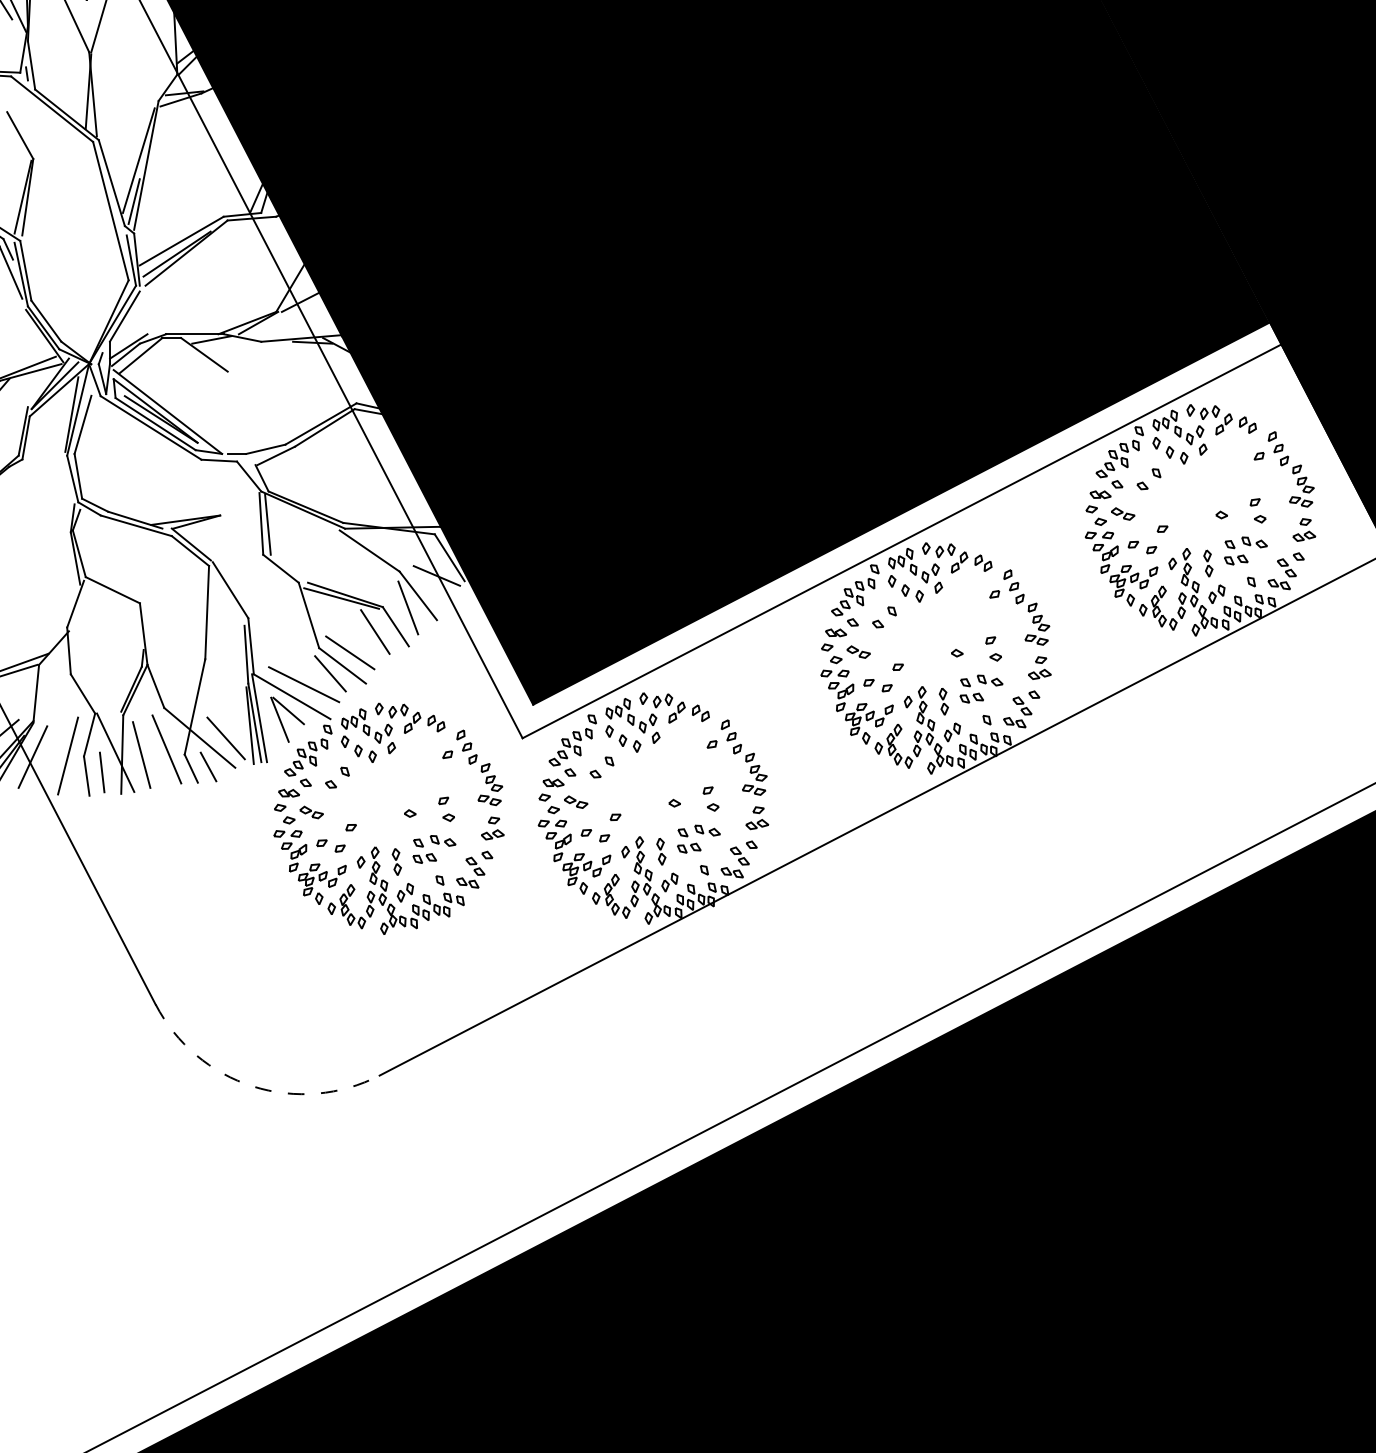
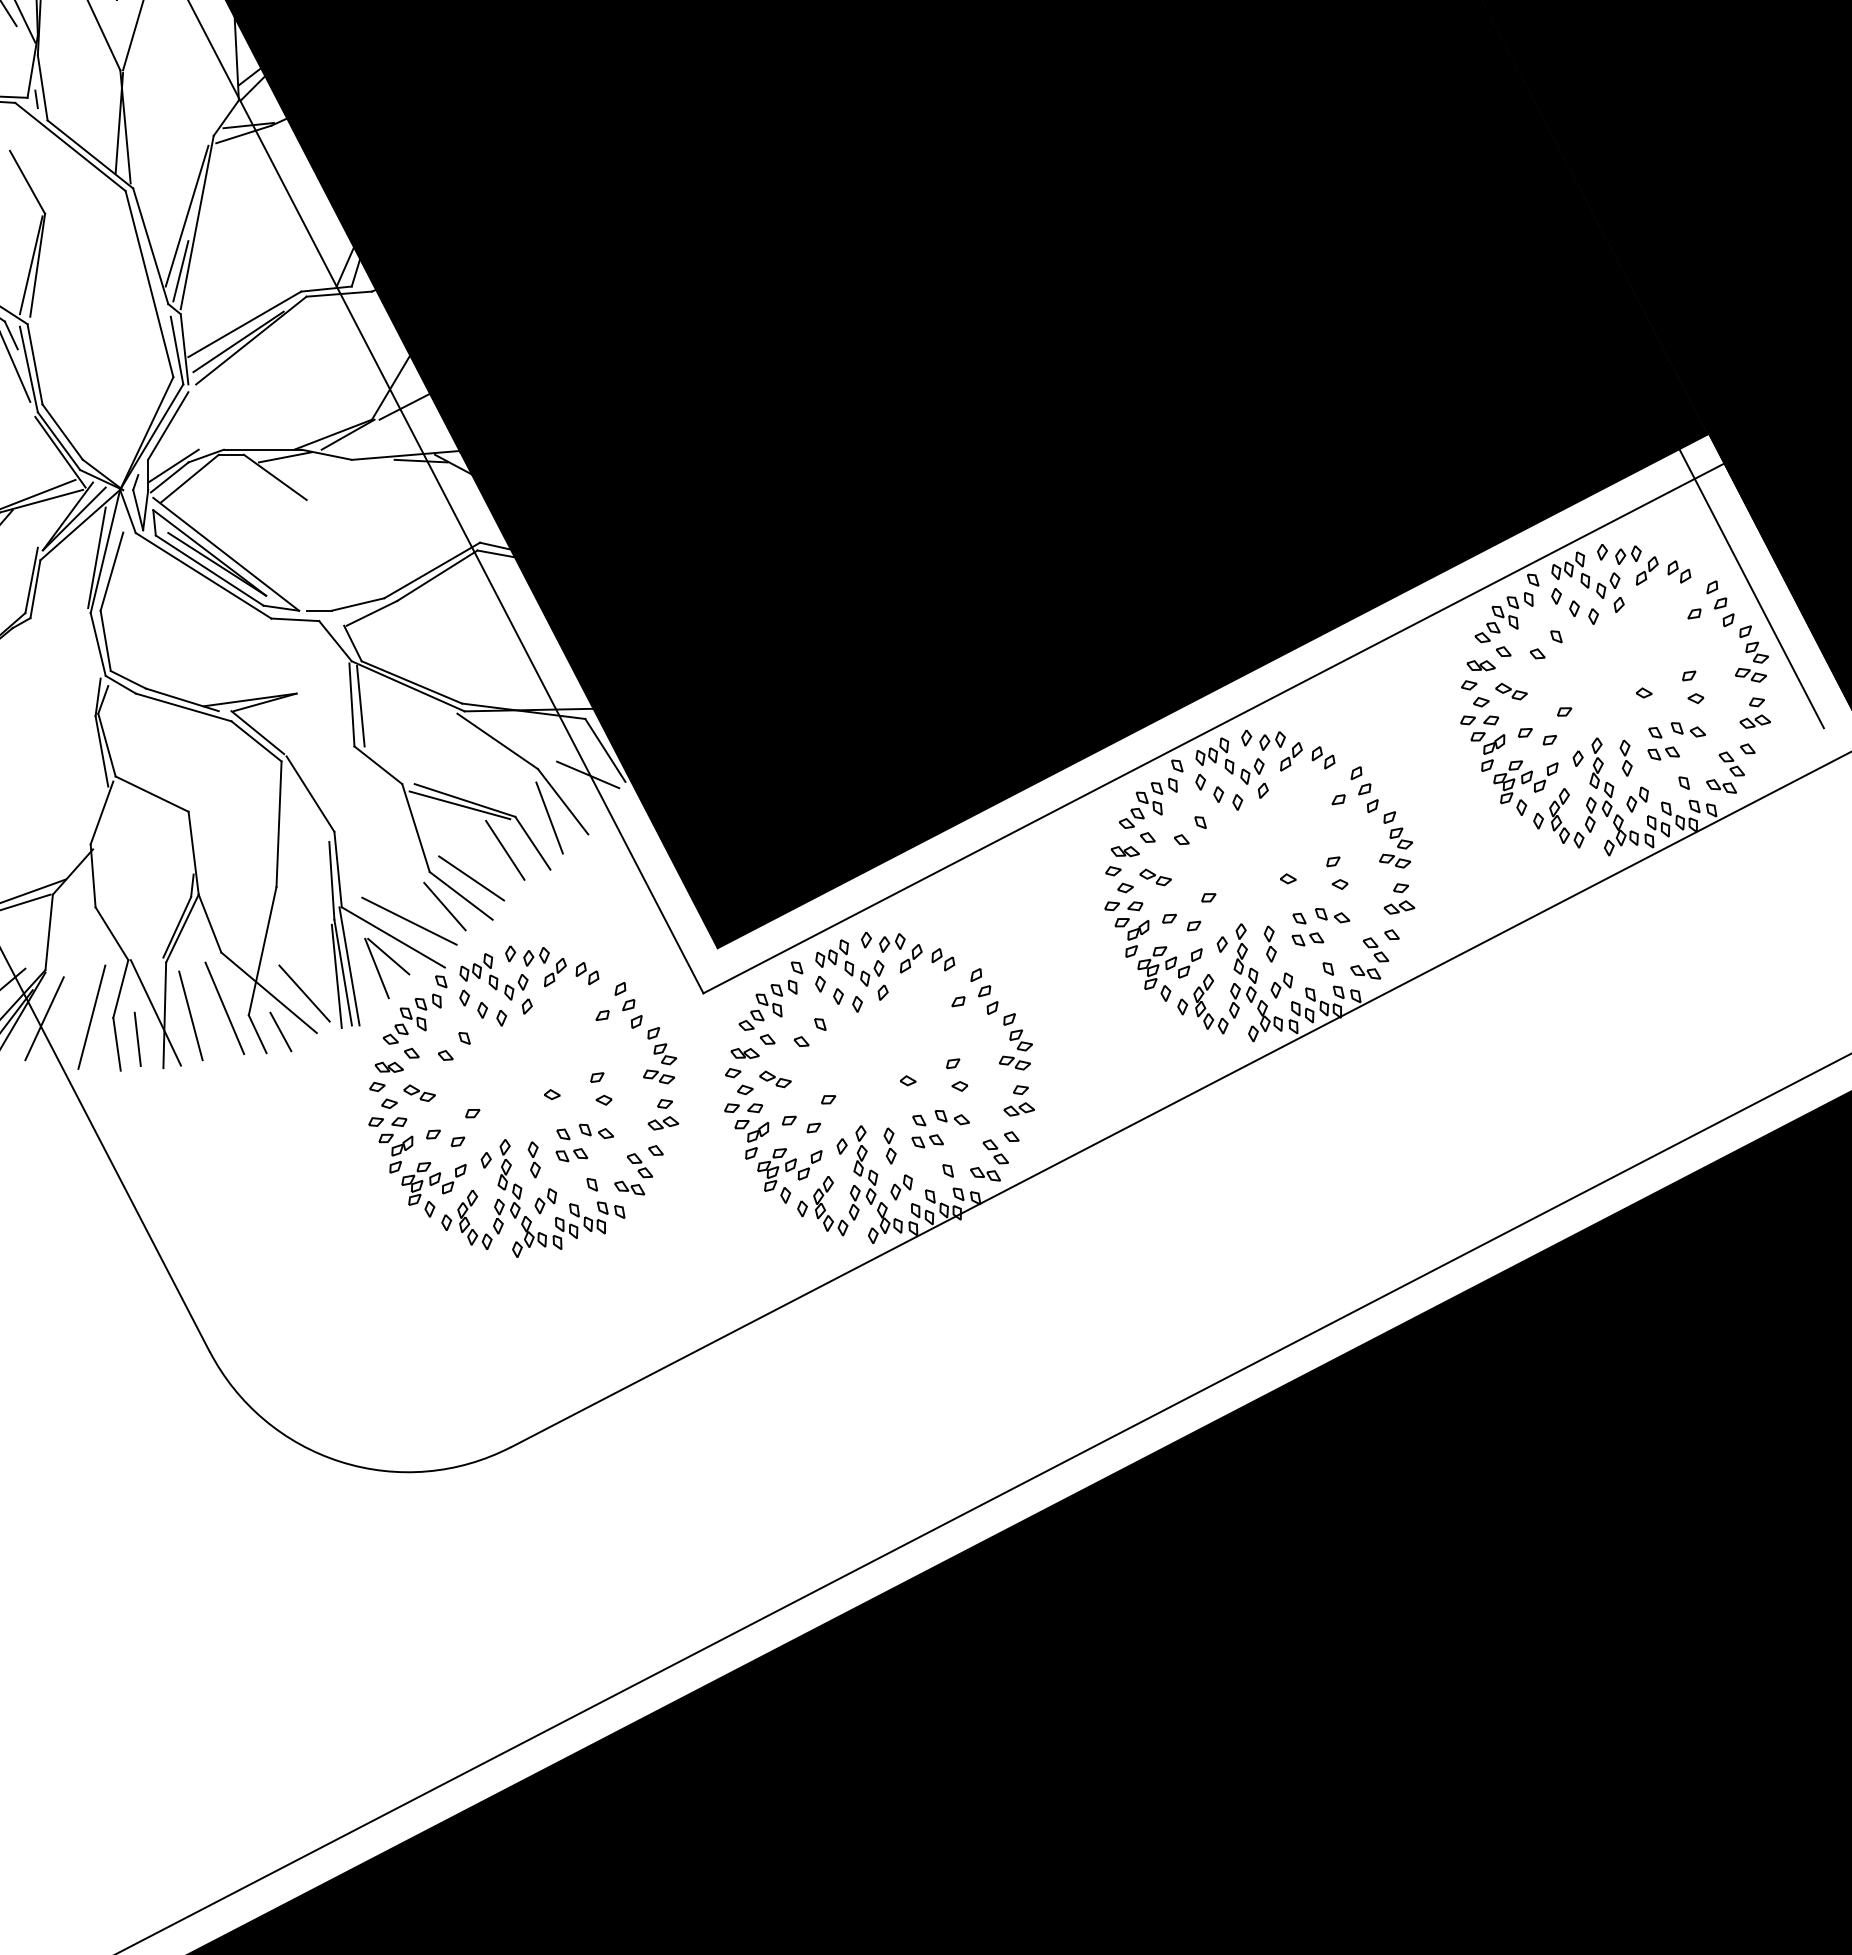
line: (1301, 437) -> (1751, 588), added
arc: (252, 1086) -> (340, 1461), dashed -> solid

